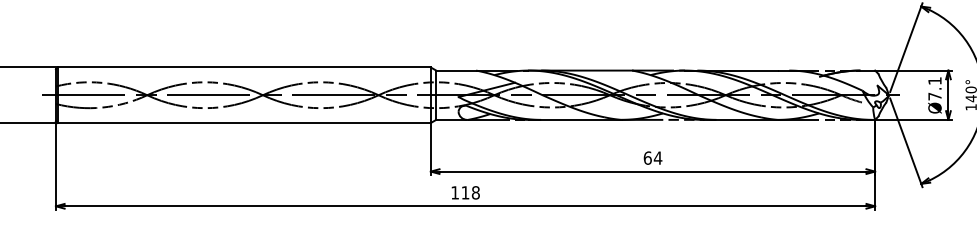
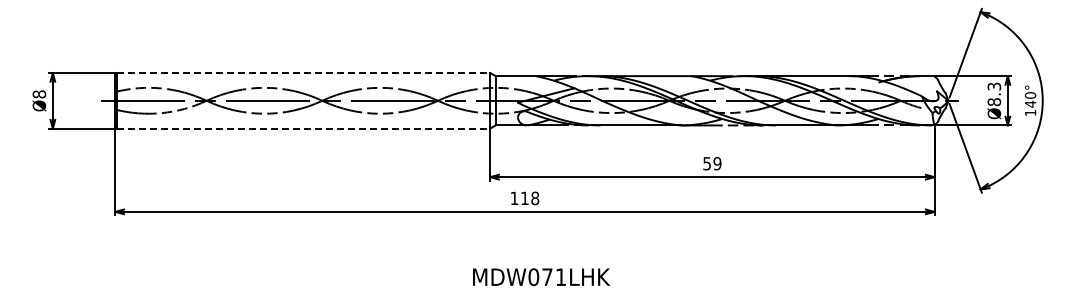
line: (244, 67) -> (303, 73), solid -> dashed
text: (935, 88) -> (994, 94), Ø7.1 -> Ø8.3
line: (244, 122) -> (303, 128), solid -> dashed
text: (653, 157) -> (712, 163), 64 -> 59

